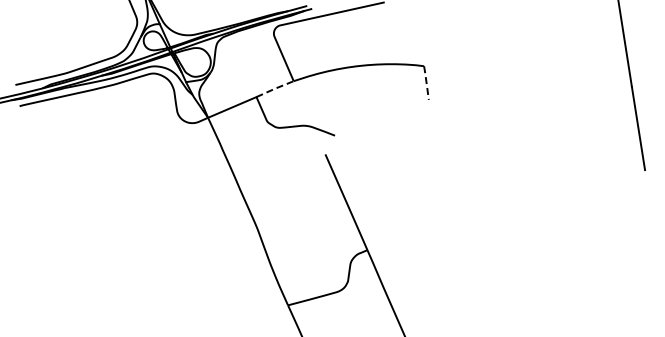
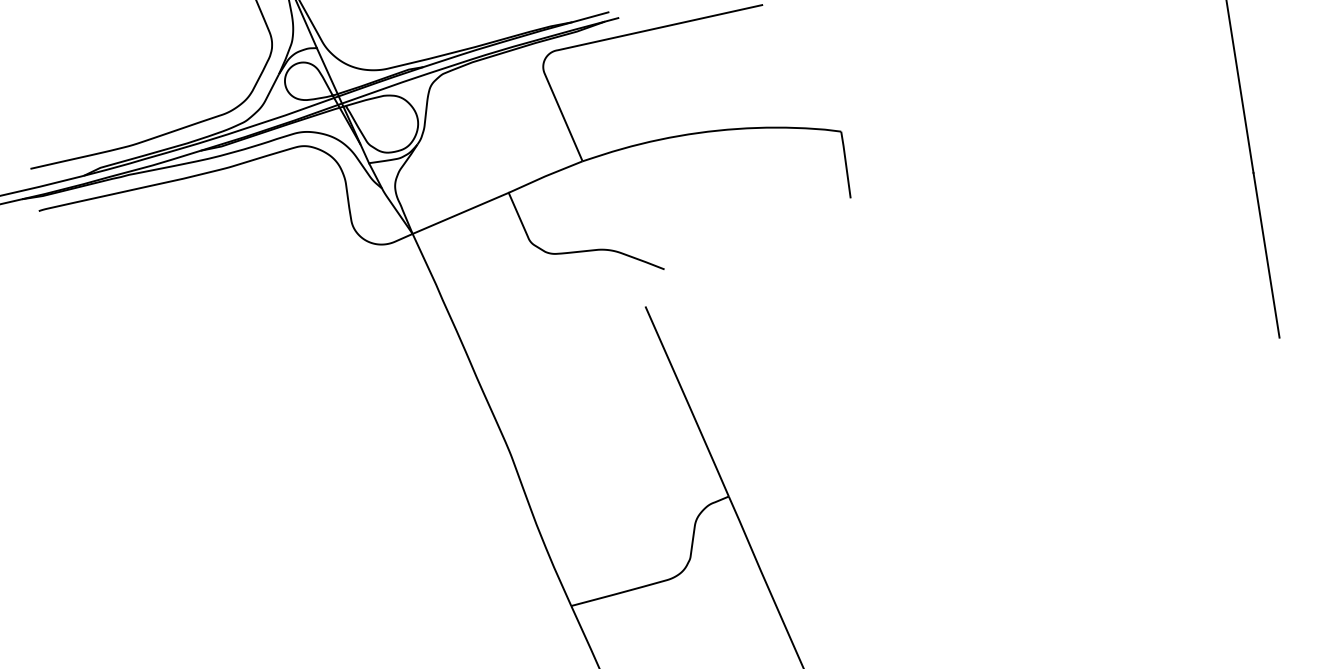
line: (426, 82) -> (845, 163), dashed -> solid
line: (274, 88) -> (544, 175), dashed -> solid

